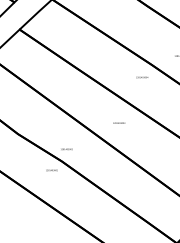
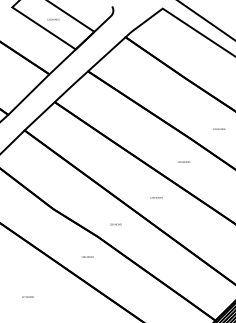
text: (141, 76) -> (183, 161), moved
text: (66, 149) -> (115, 224), moved
text: (51, 169) -> (87, 256), moved

